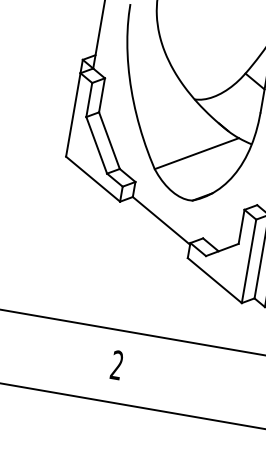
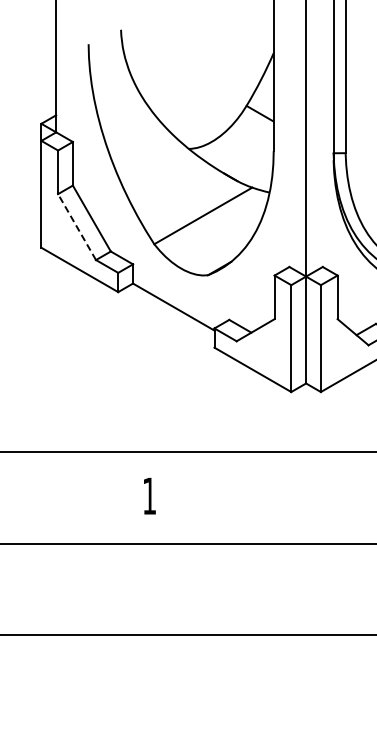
line: (96, 144) -> (76, 226), solid -> dashed
text: (117, 364) -> (149, 495), 2 -> 1

